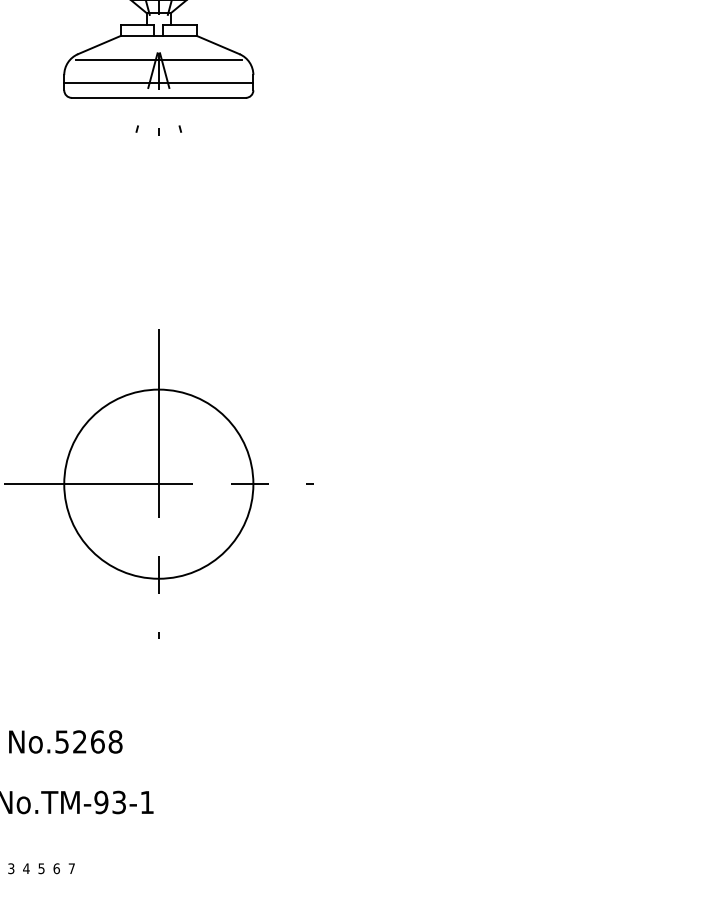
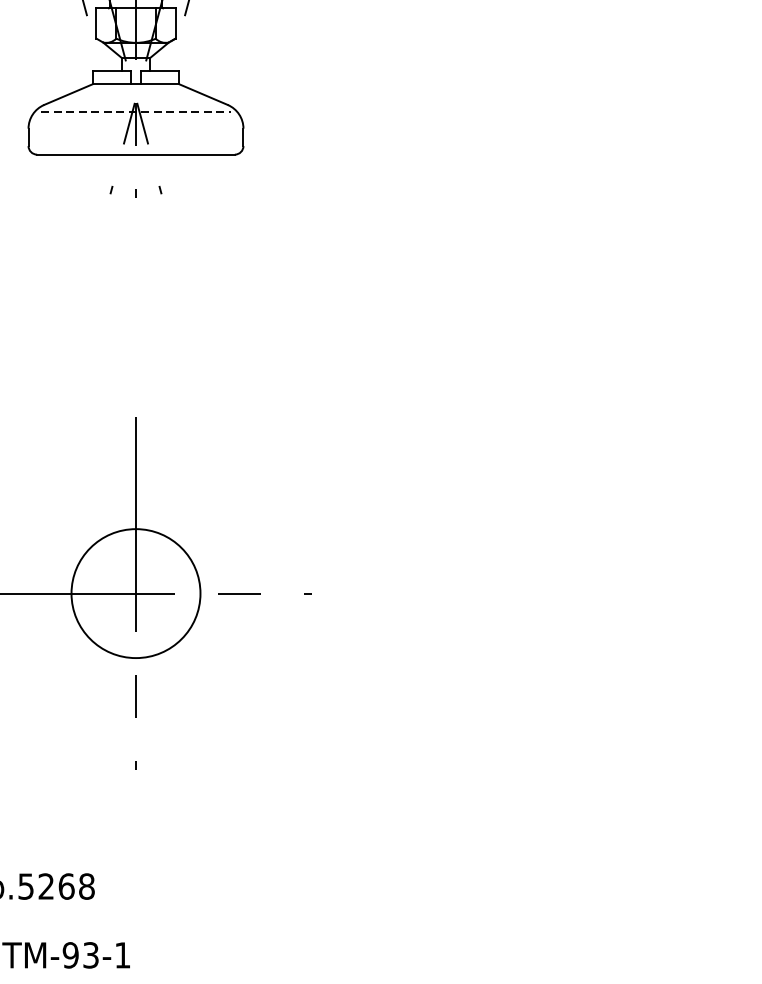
line: (159, 60) -> (136, 112), solid -> dashed
line: (158, 82) -> (135, 137), removed
circle: (158, 483) -> (135, 592), size x0.6

